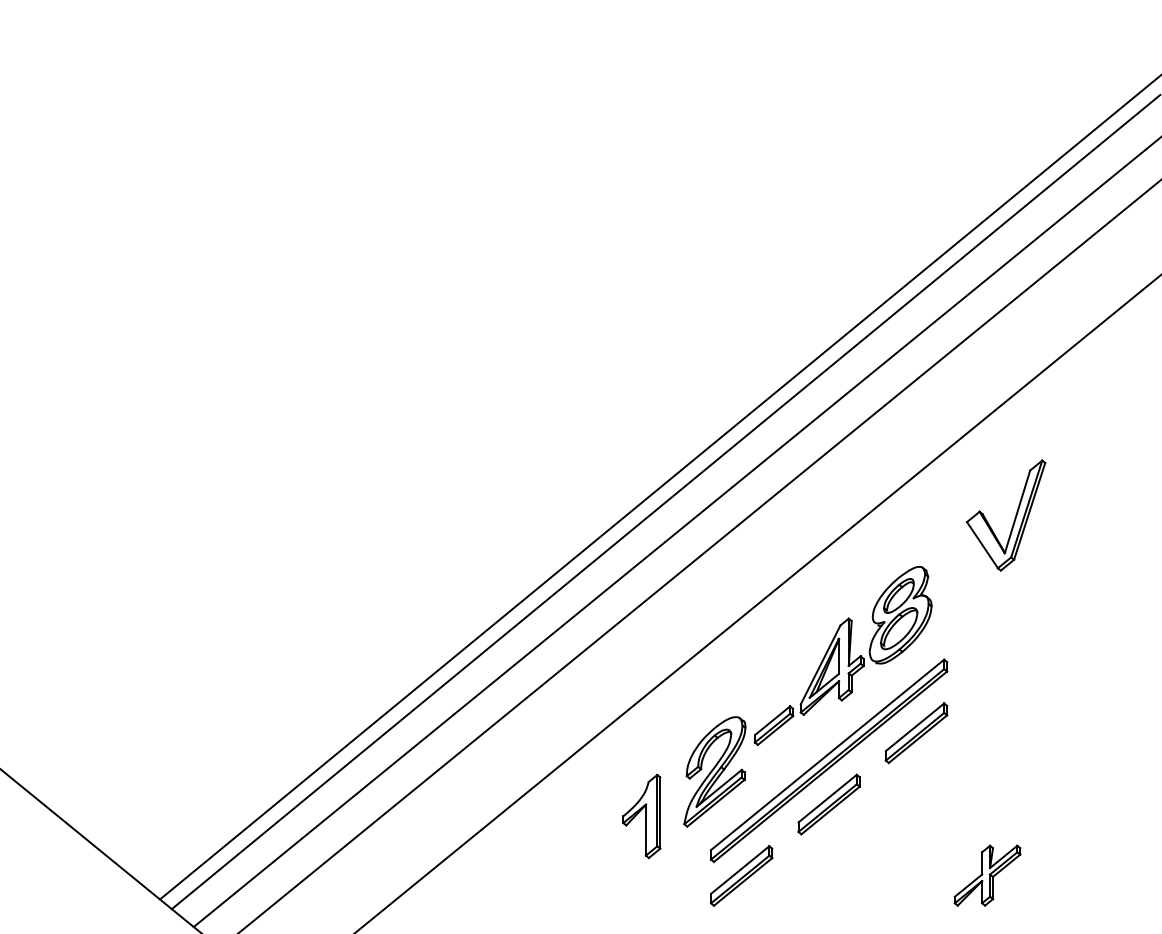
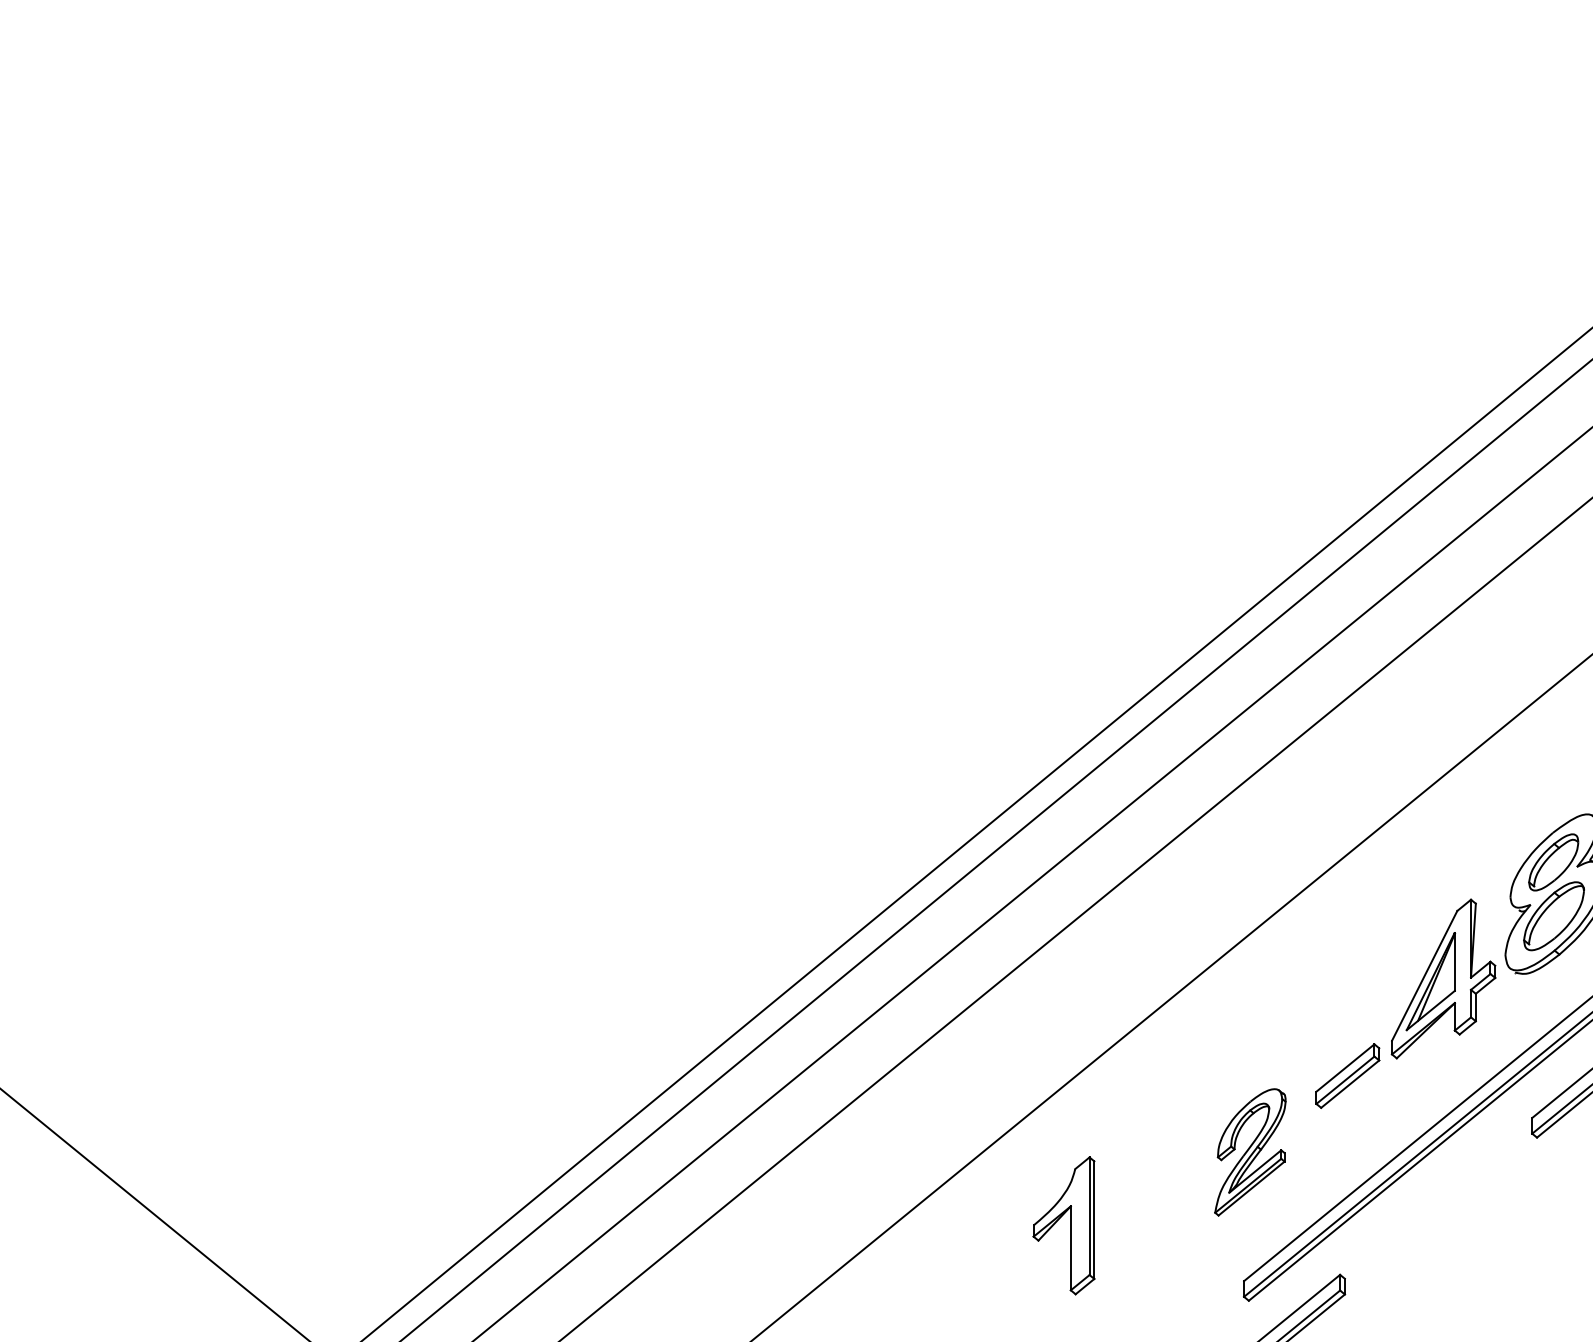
part: (714, 771) -> (1249, 1151), size x0.7
part: (828, 804) -> (1437, 1206), removed
part: (641, 816) -> (1063, 1225), moved

